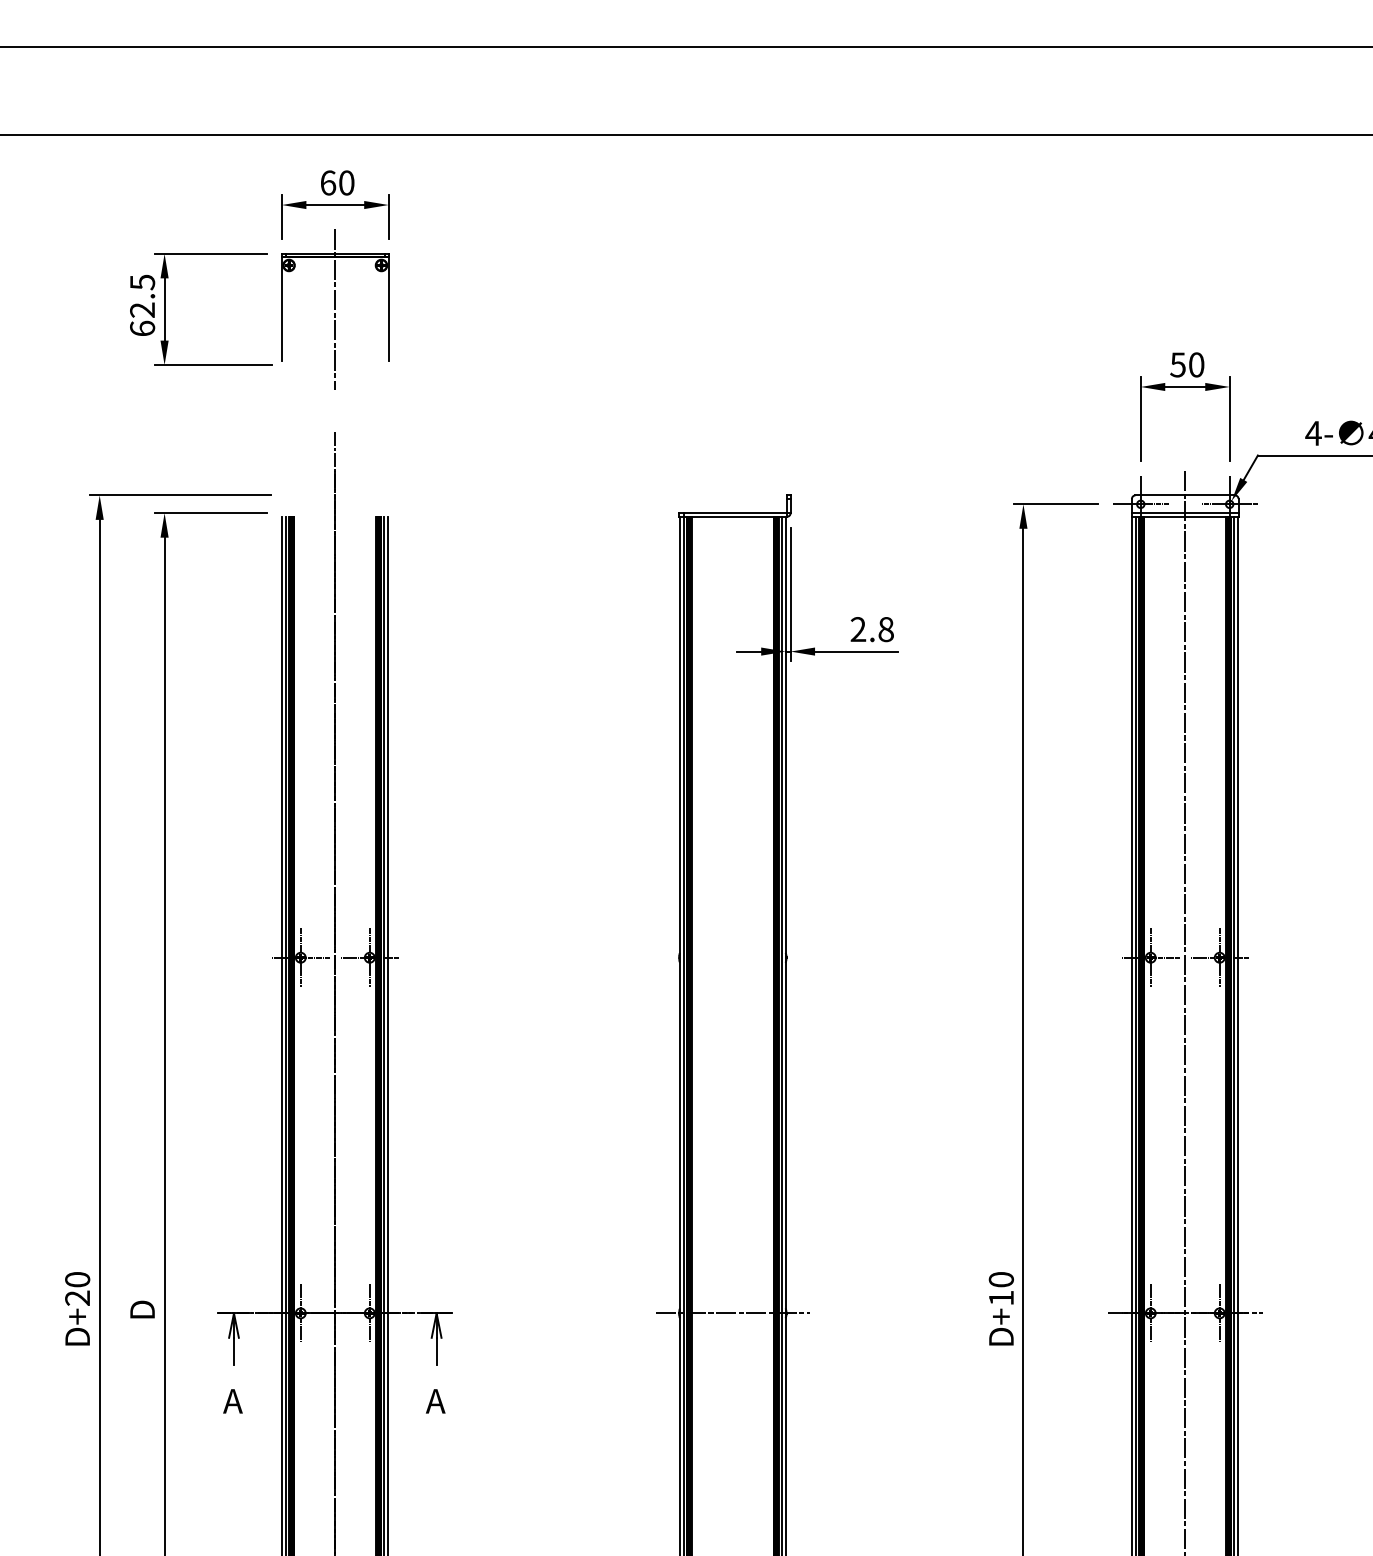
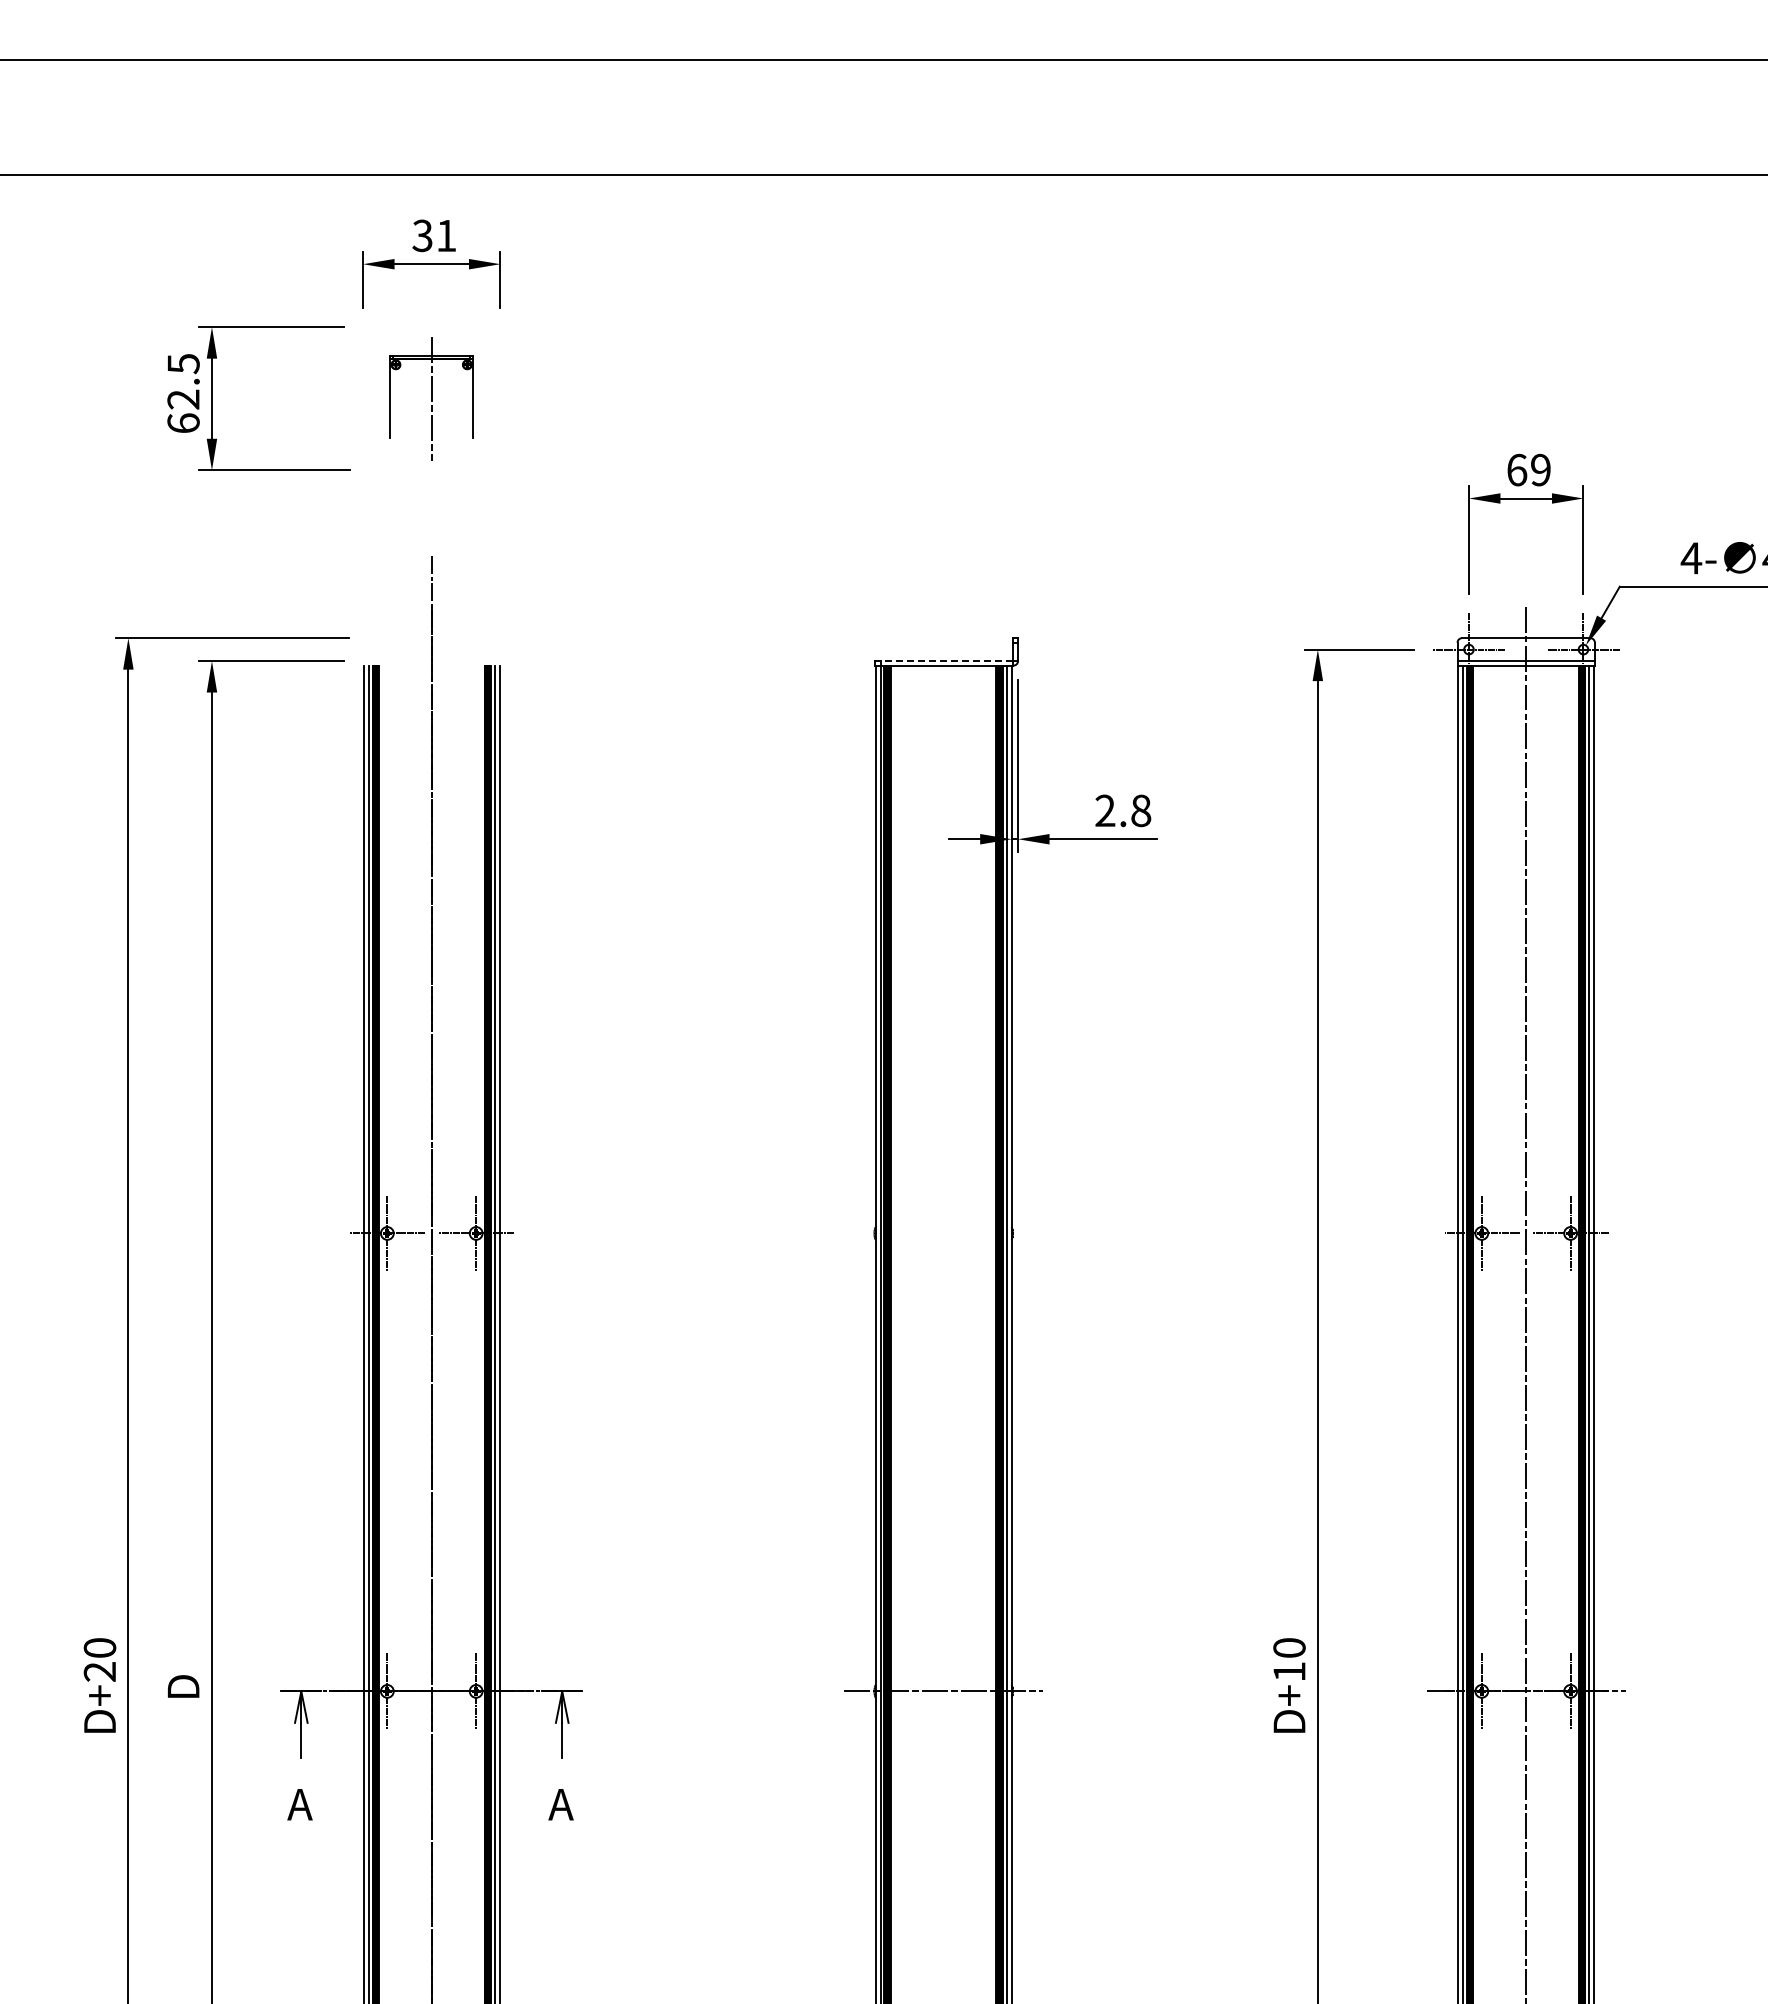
text: (337, 182) -> (434, 235), 60 -> 31
part: (335, 309) -> (431, 398), size x0.6
text: (1187, 364) -> (1528, 469), 50 -> 69
line: (735, 513) -> (946, 661), solid -> dashed

